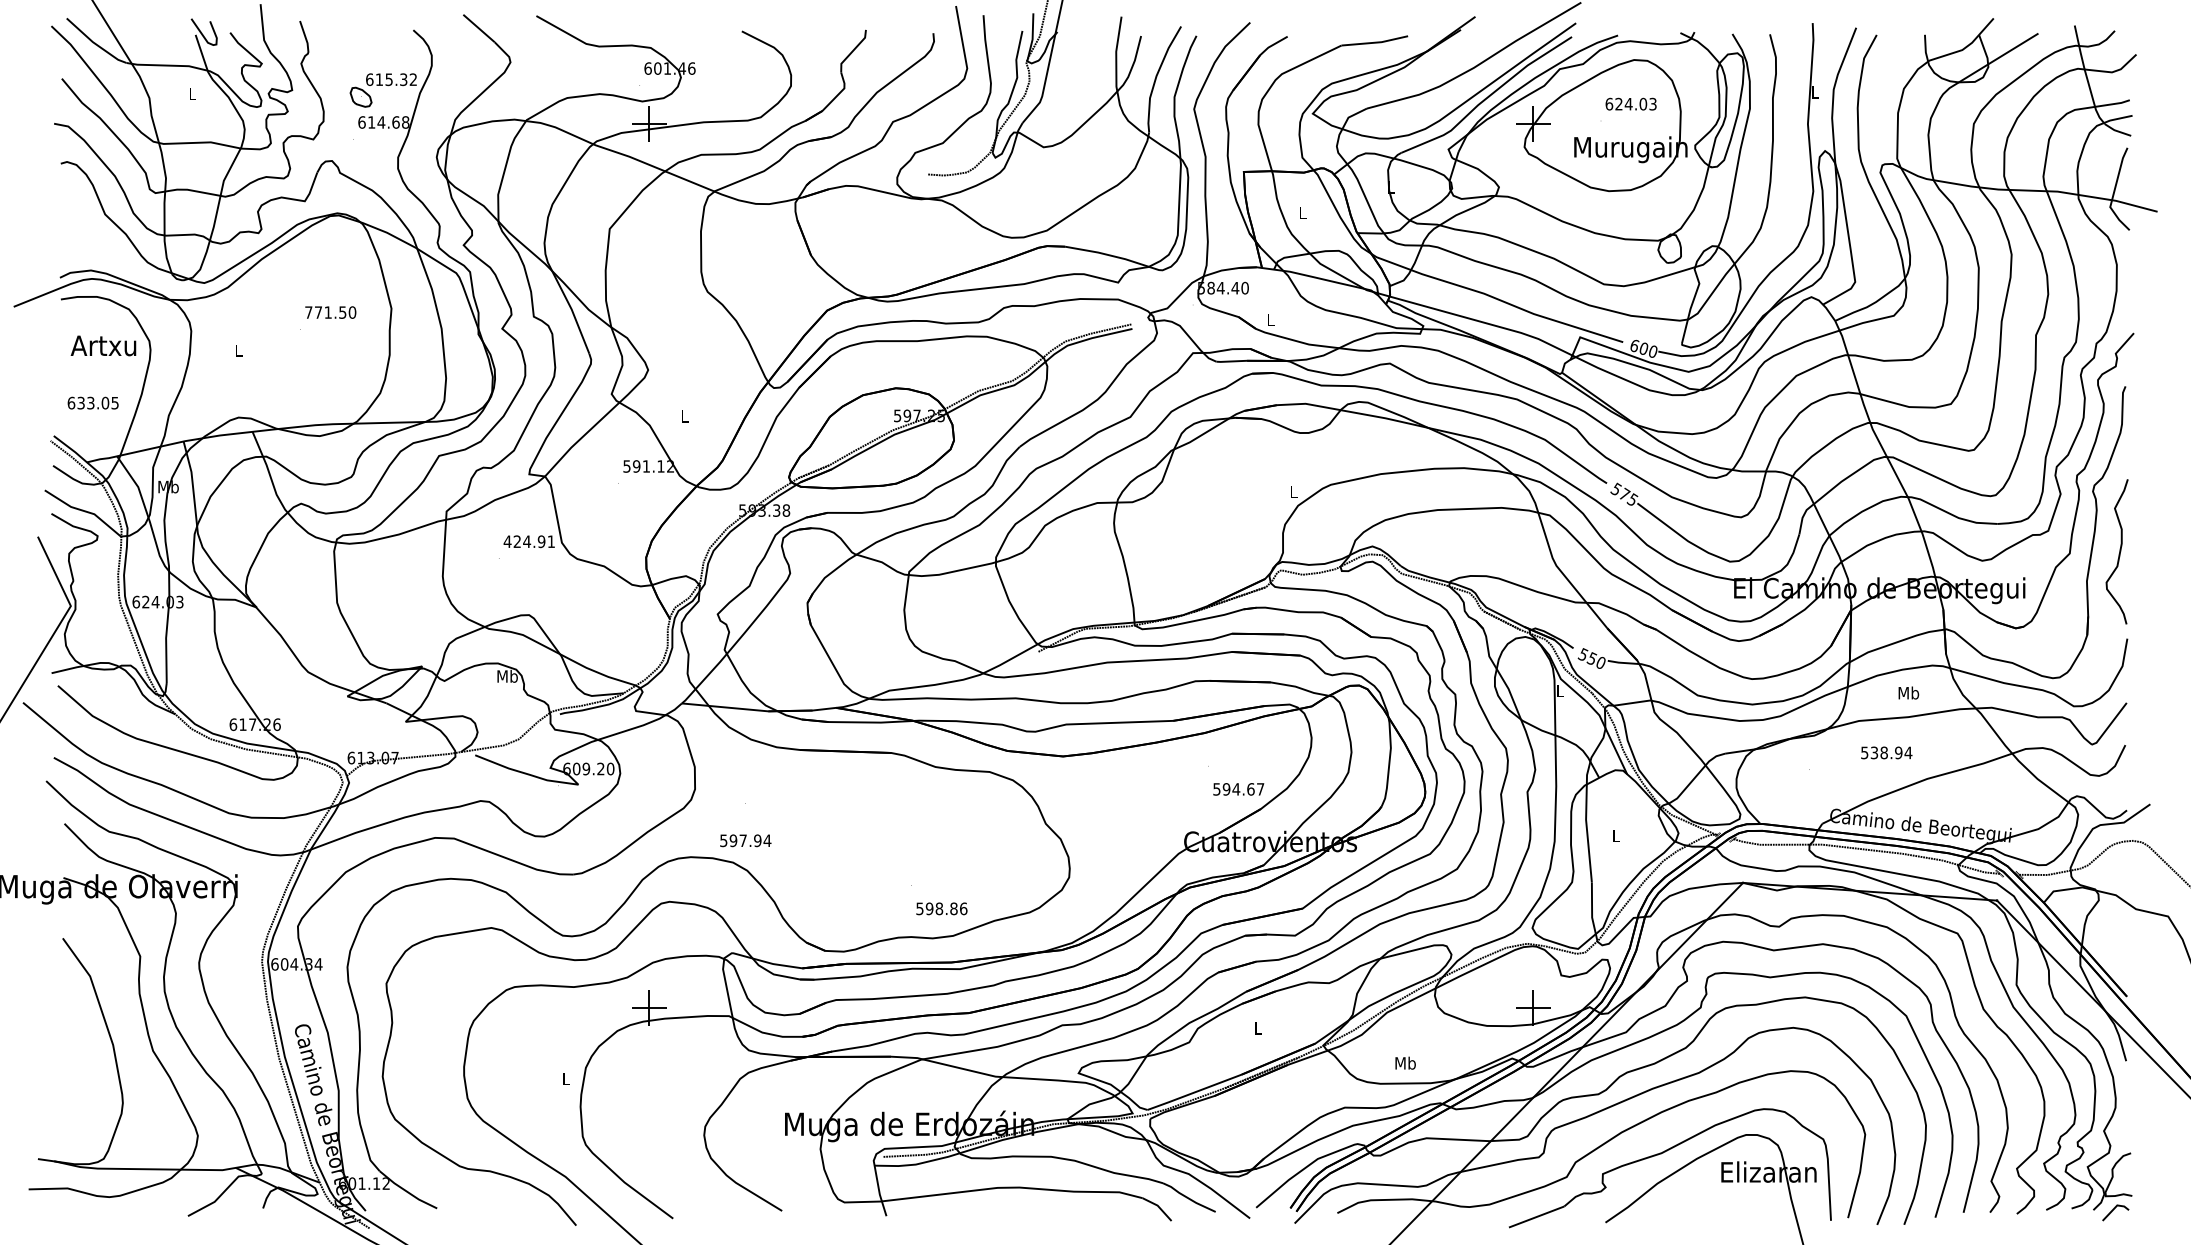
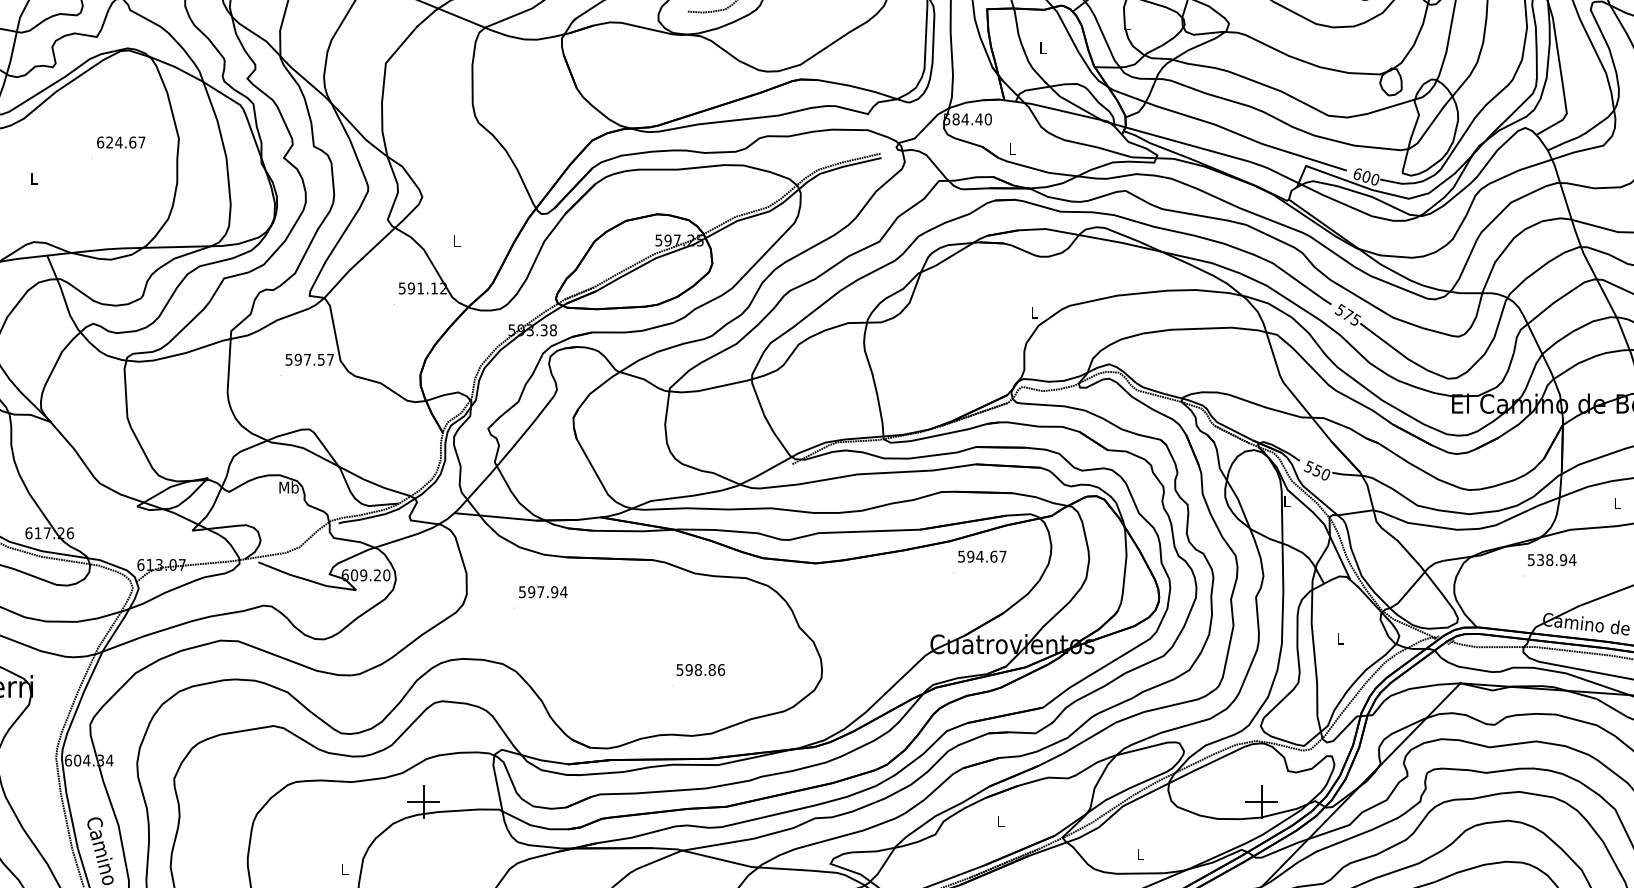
text: (330, 312) -> (121, 142), 771.50 -> 624.67
text: (528, 541) -> (308, 359), 424.91 -> 597.57
text: (1908, 692) -> (1617, 502), Mb -> L
text: (1886, 752) -> (1551, 559), moved
text: (1238, 789) -> (982, 556), moved
text: (745, 840) -> (543, 591), moved
text: (941, 908) -> (700, 669), moved
text: (1405, 1062) -> (1140, 853), Mb -> L

